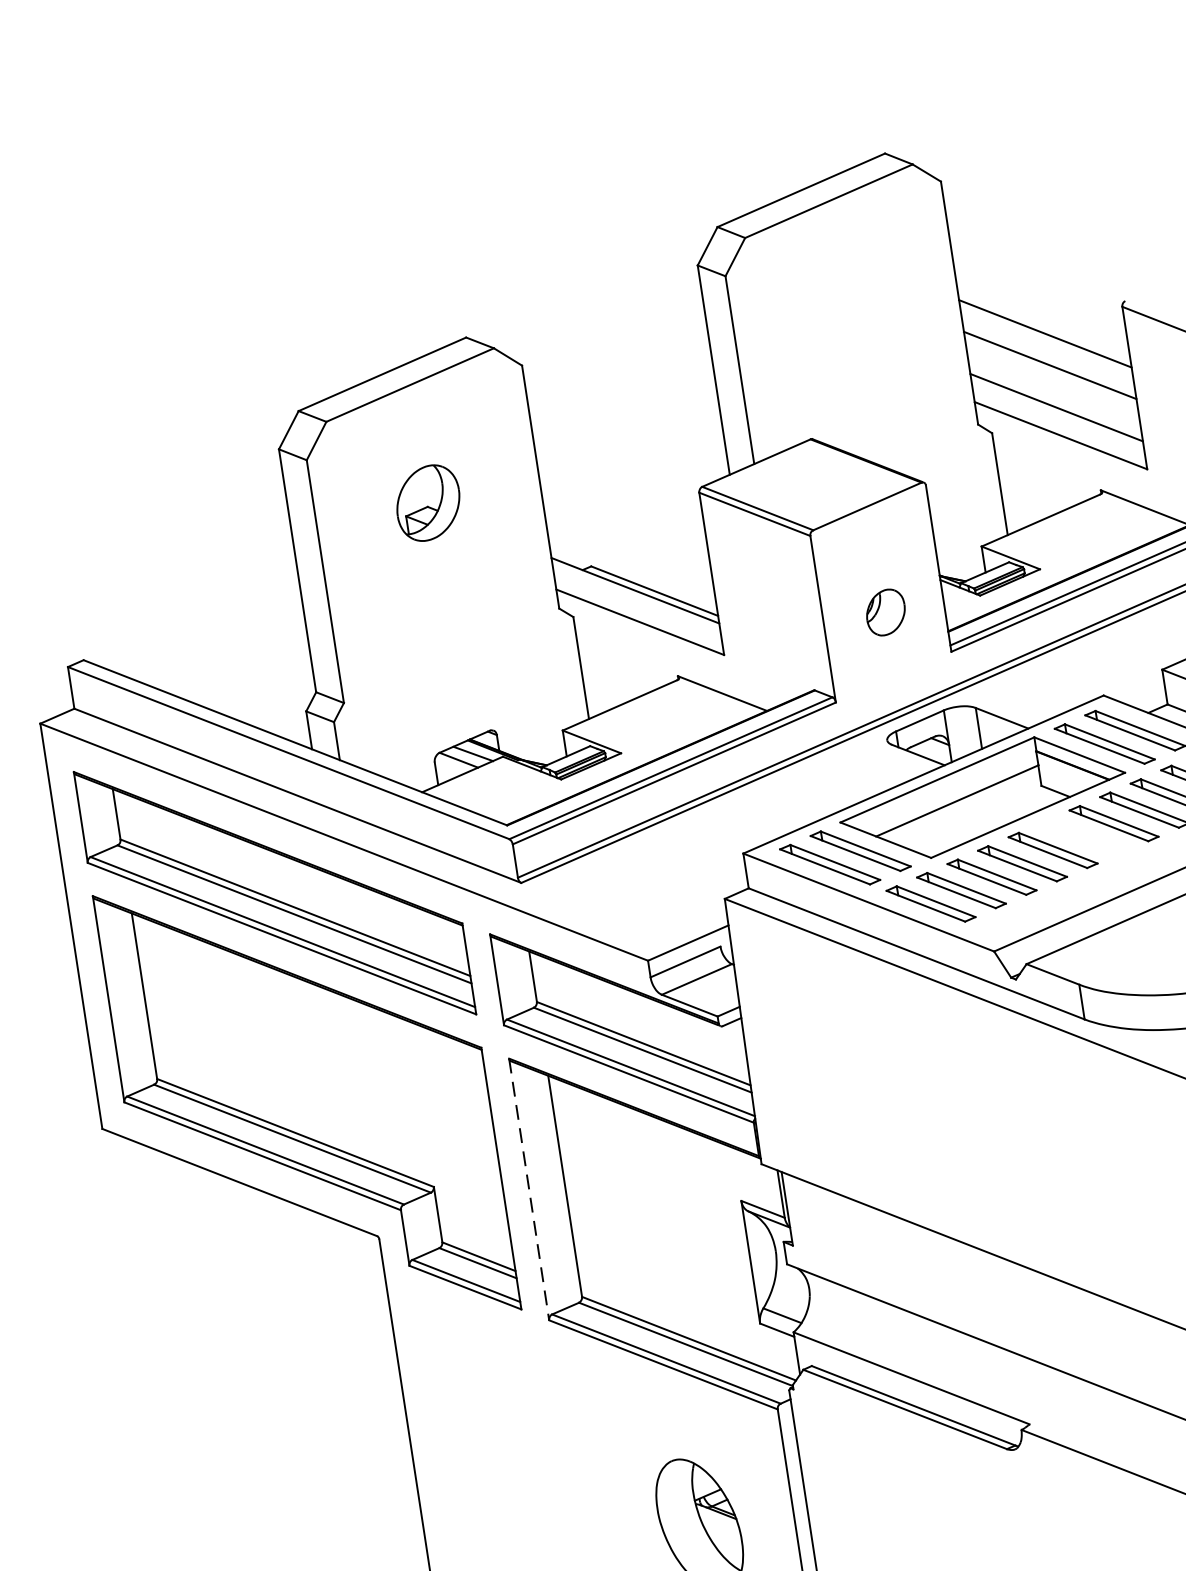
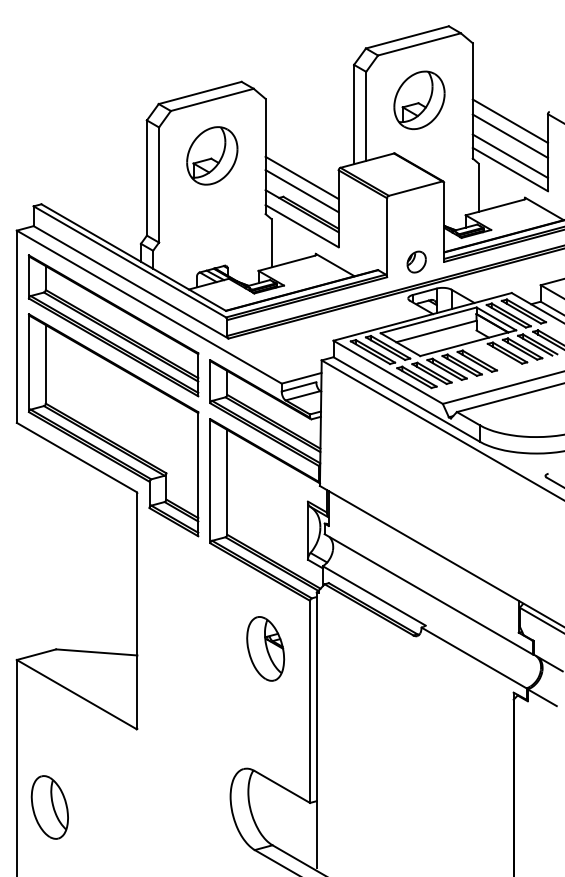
part: (846, 317) -> (419, 99), added
part: (428, 502) -> (212, 155), size x1.67
line: (623, 519) -> (301, 177), added
line: (627, 549) -> (301, 191), added
part: (885, 611) -> (416, 261), moved
line: (529, 1189) -> (210, 481), dashed -> solid

